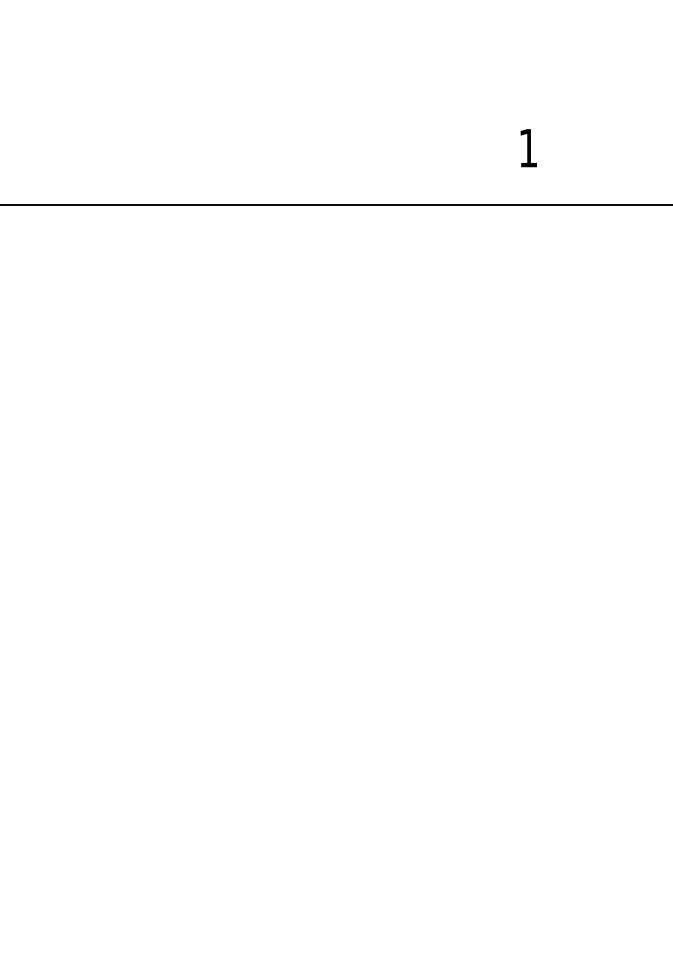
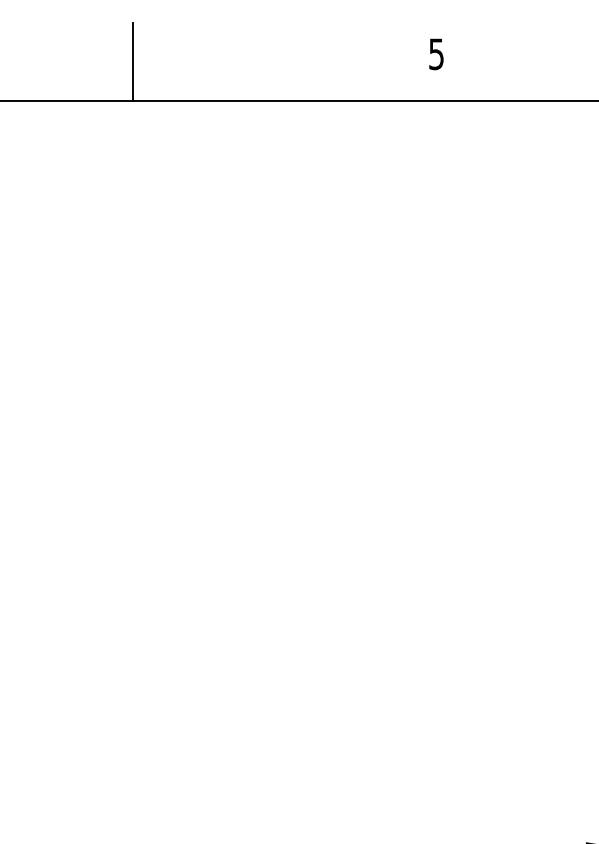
text: (528, 148) -> (436, 54), 1 -> 5
line: (153, 157) -> (132, 61), added

